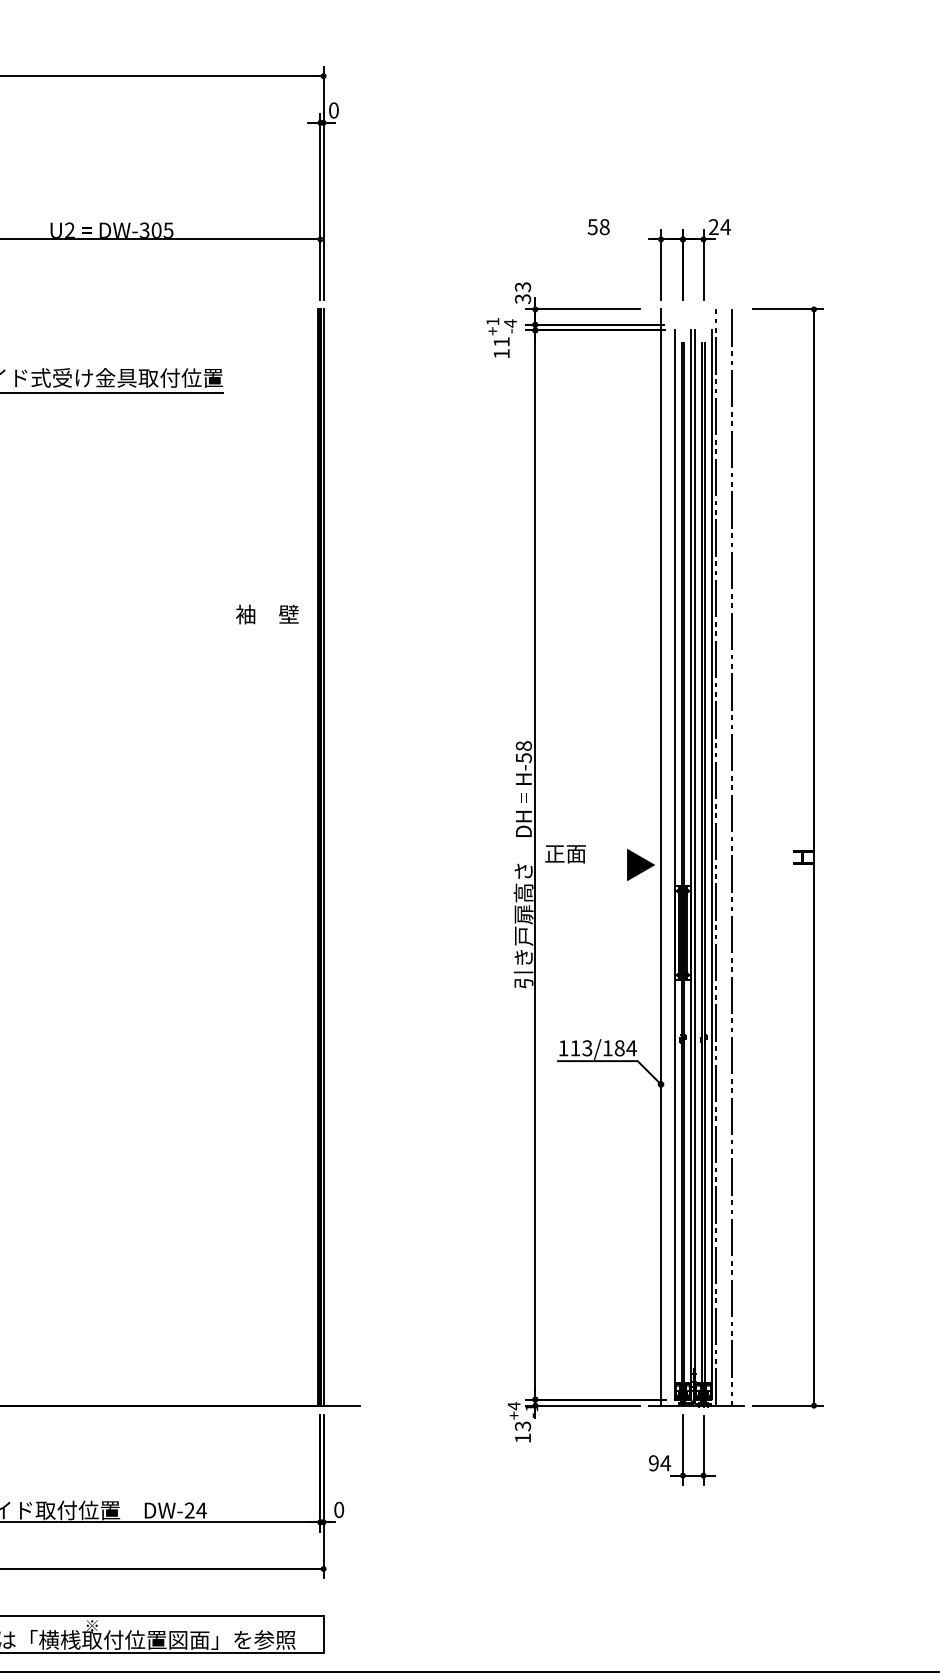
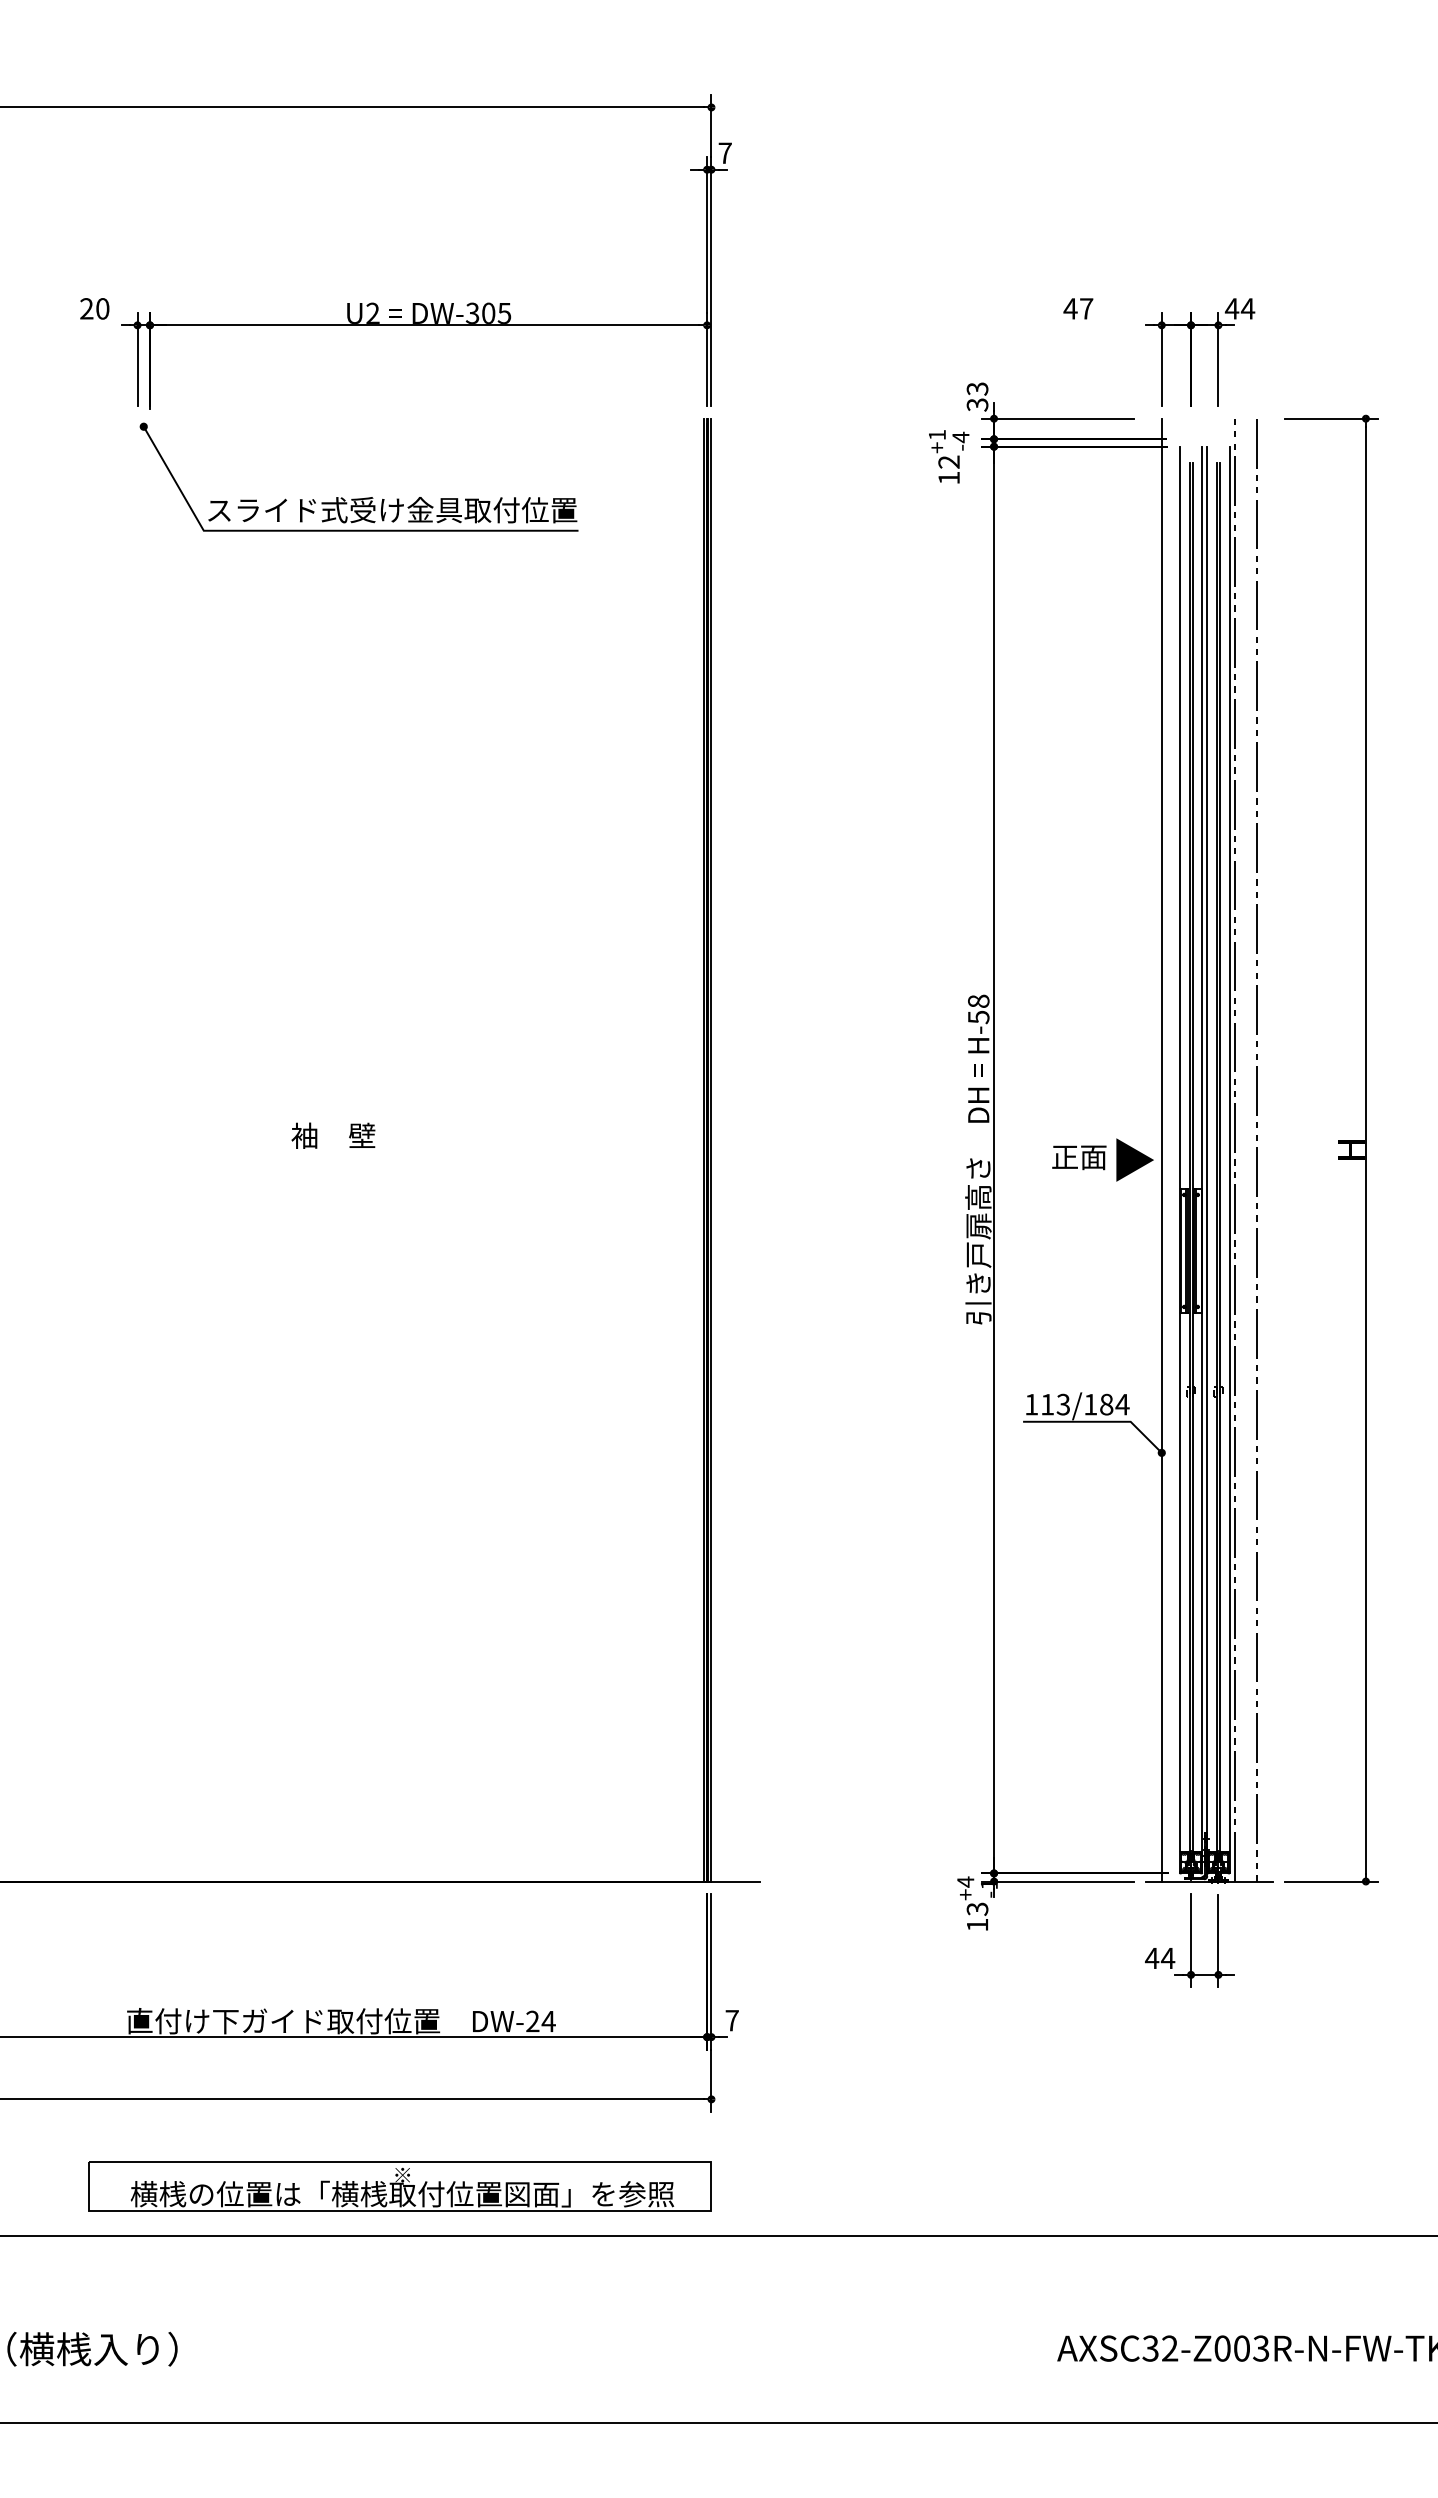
text: (333, 110) -> (724, 153), 0 -> 7
text: (598, 226) -> (1078, 308), 58 -> 47
text: (713, 226) -> (1231, 308), 24 -> 44
text: (501, 341) -> (948, 461), 11 -> 12
text: (267, 614) -> (333, 1135), moved
text: (565, 854) -> (1079, 1157), moved
text: (653, 1463) -> (1151, 1958), 94 -> 44
text: (338, 1509) -> (731, 2020), 0 -> 7

